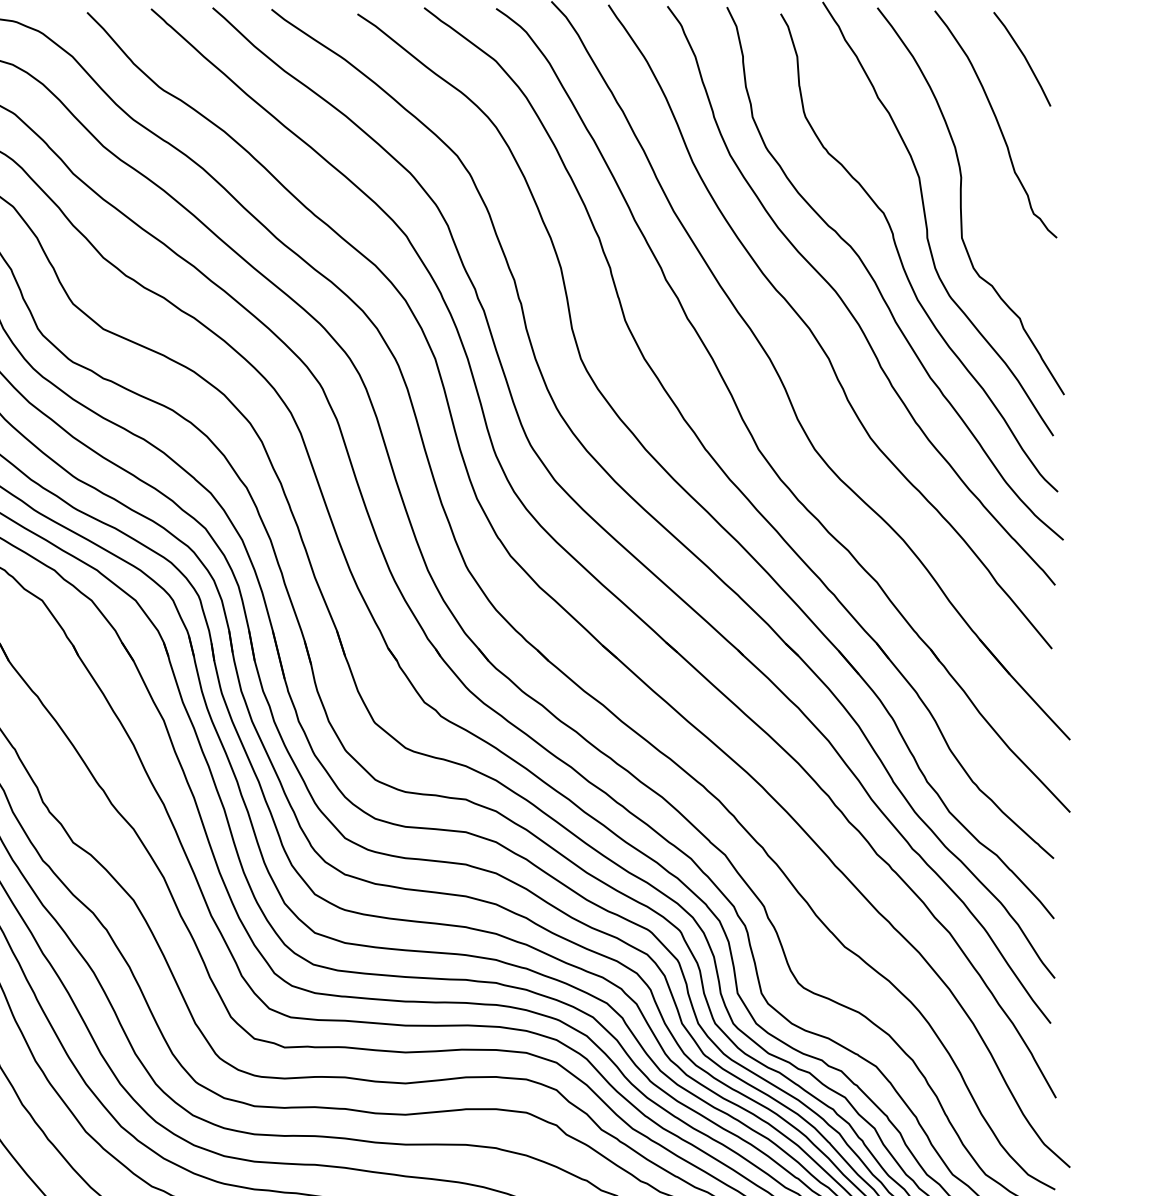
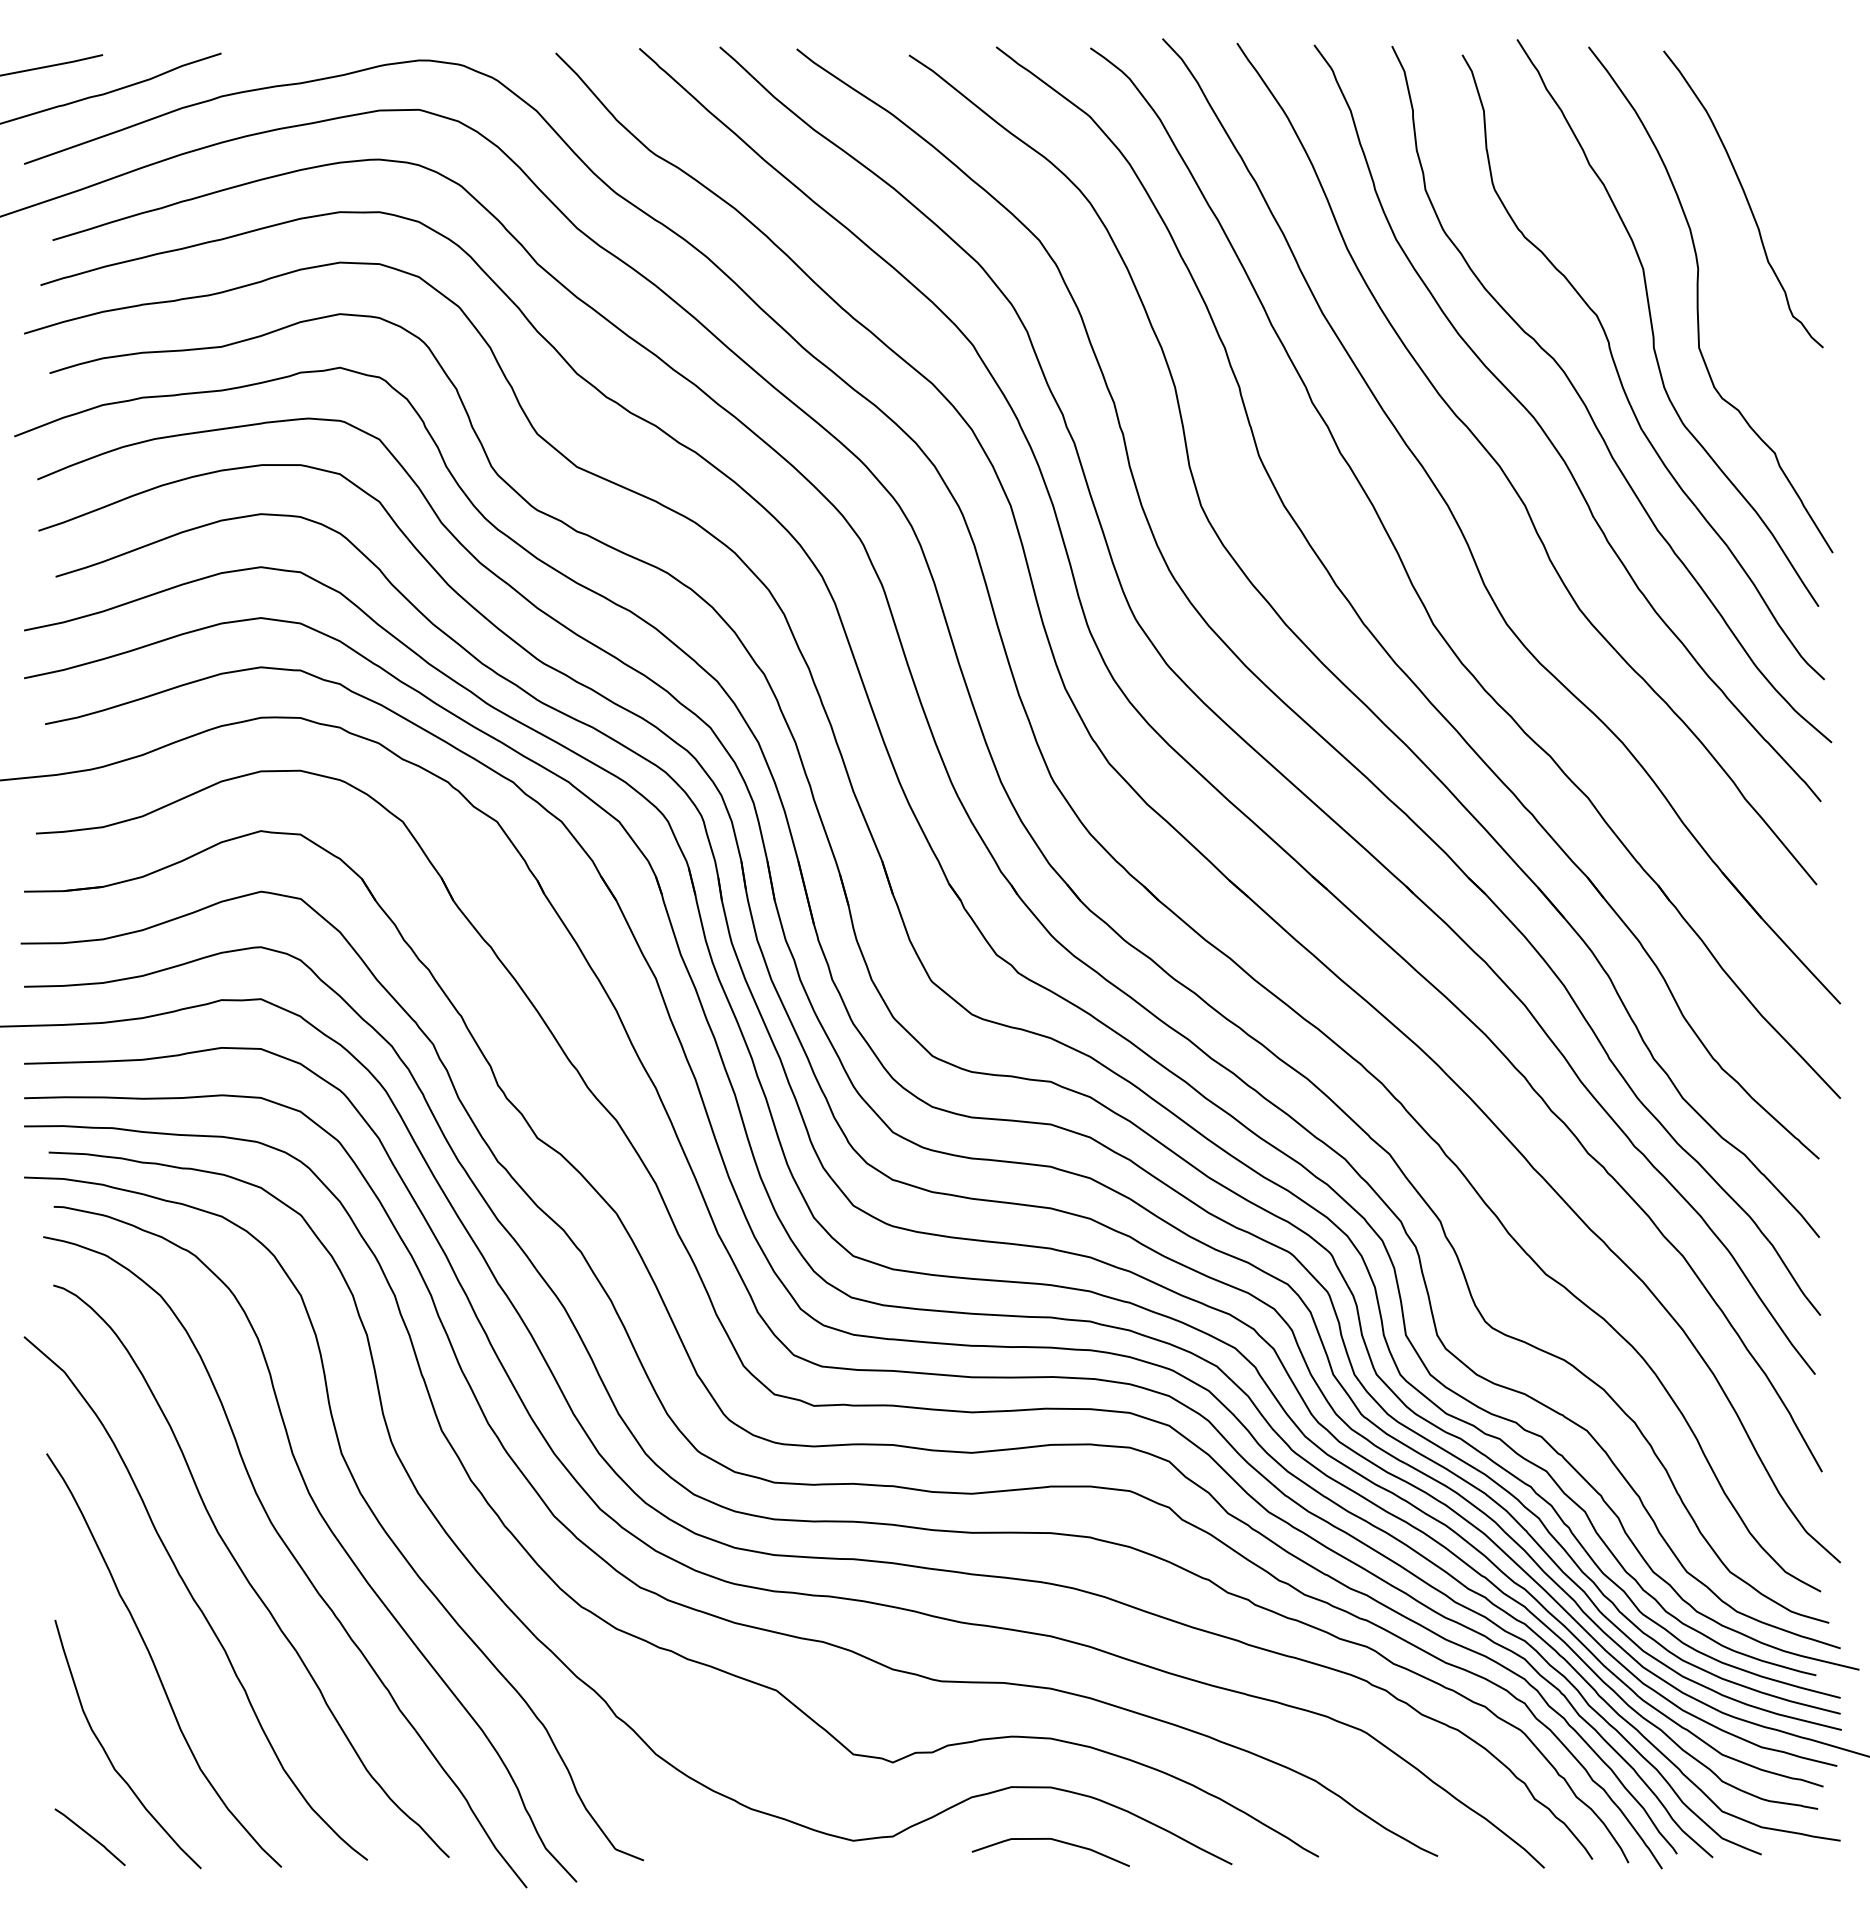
line: (1024, 57) -> (1780, 112), removed

